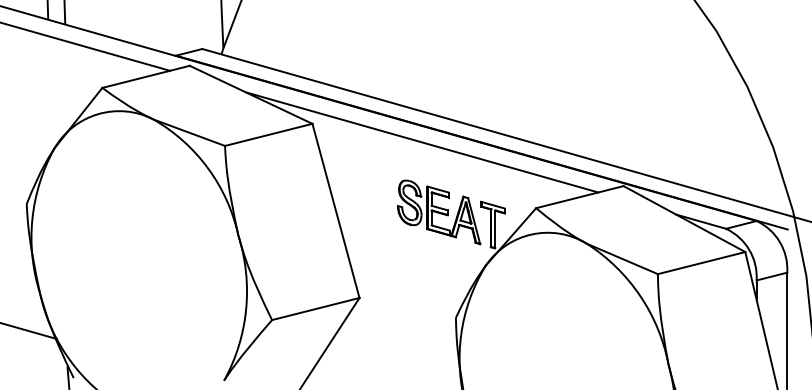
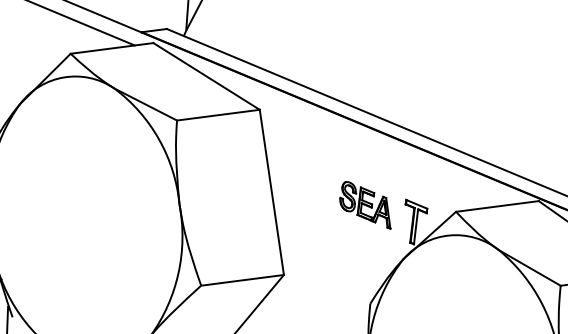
line: (421, 142) -> (357, 138), removed
part: (438, 212) -> (365, 205), size x0.7

